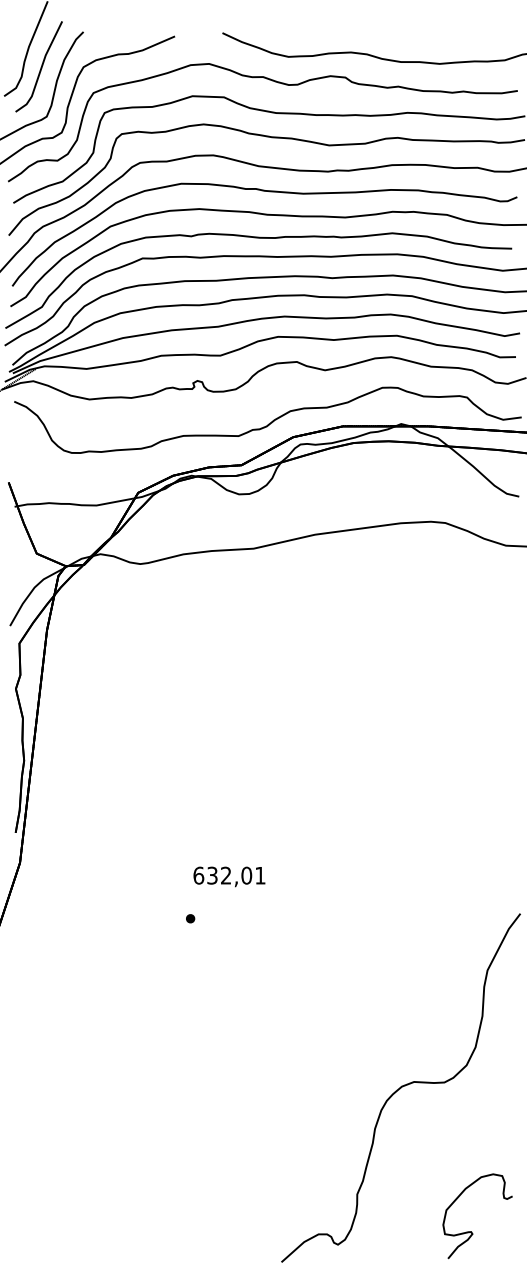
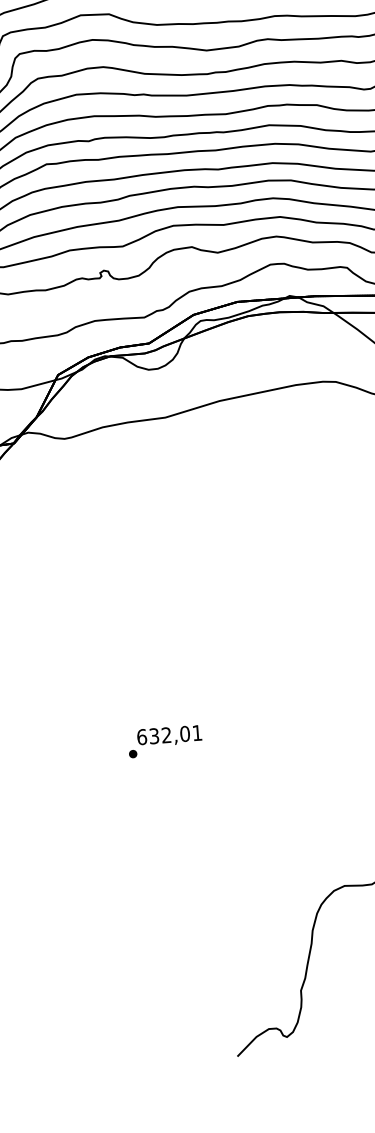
text: (229, 876) -> (169, 735), moved

